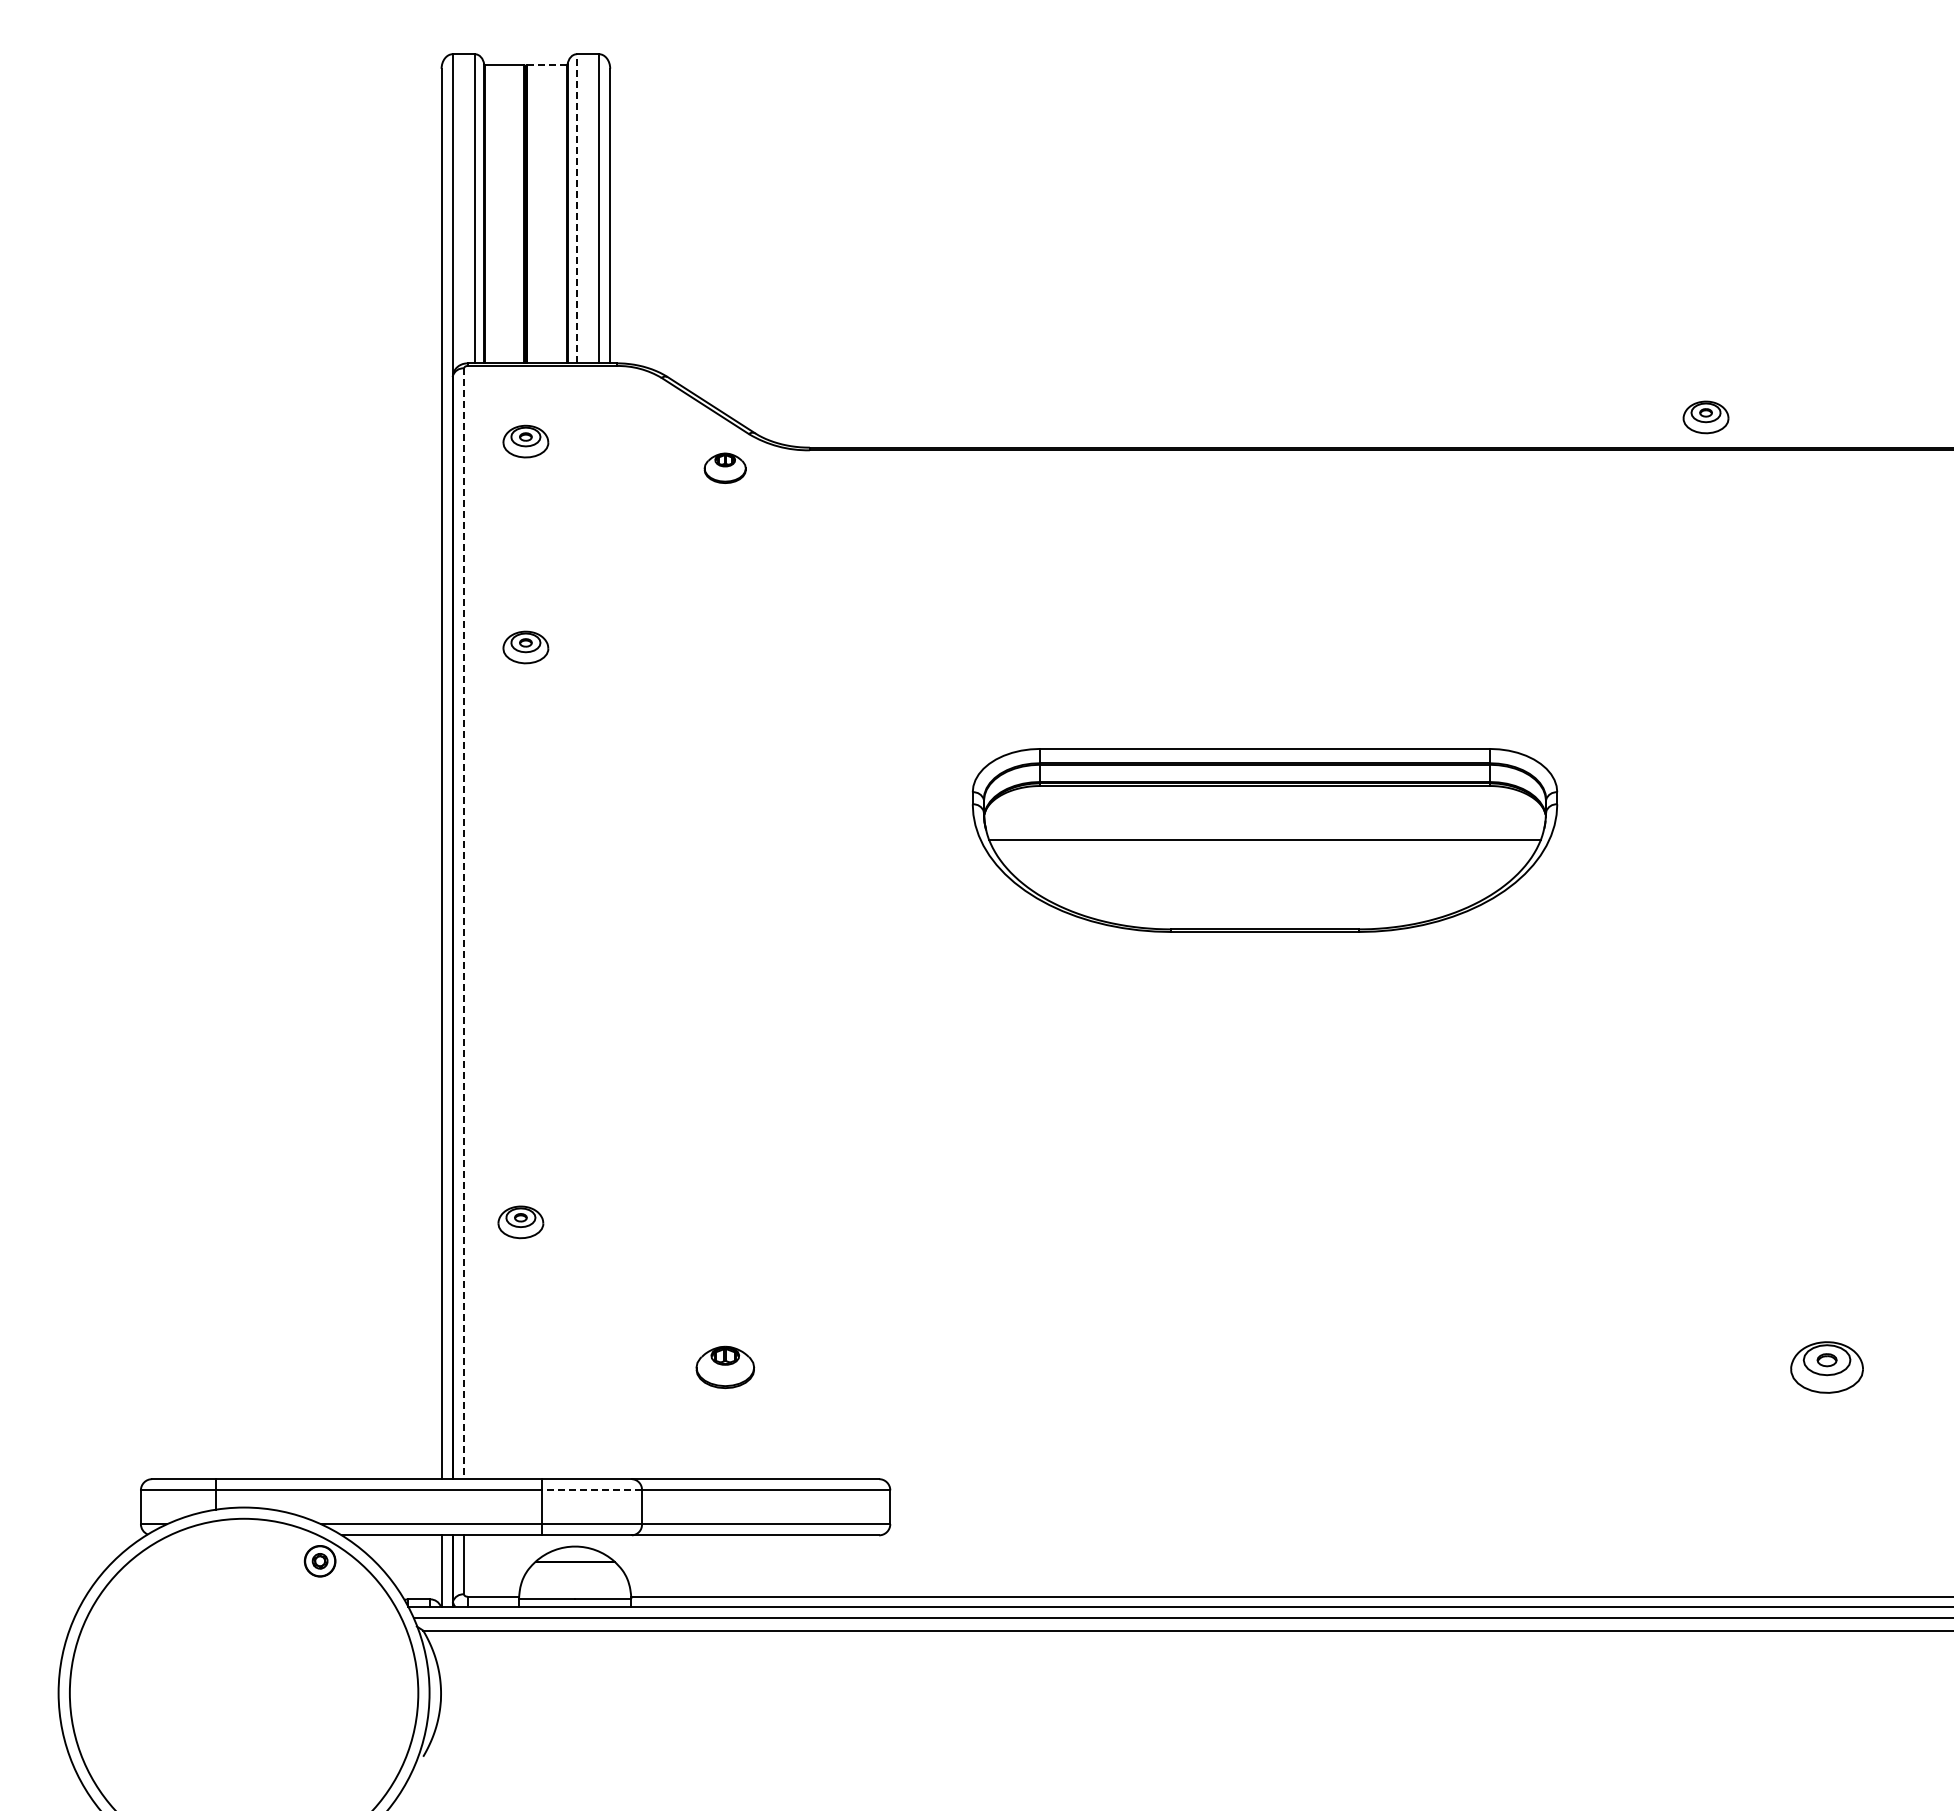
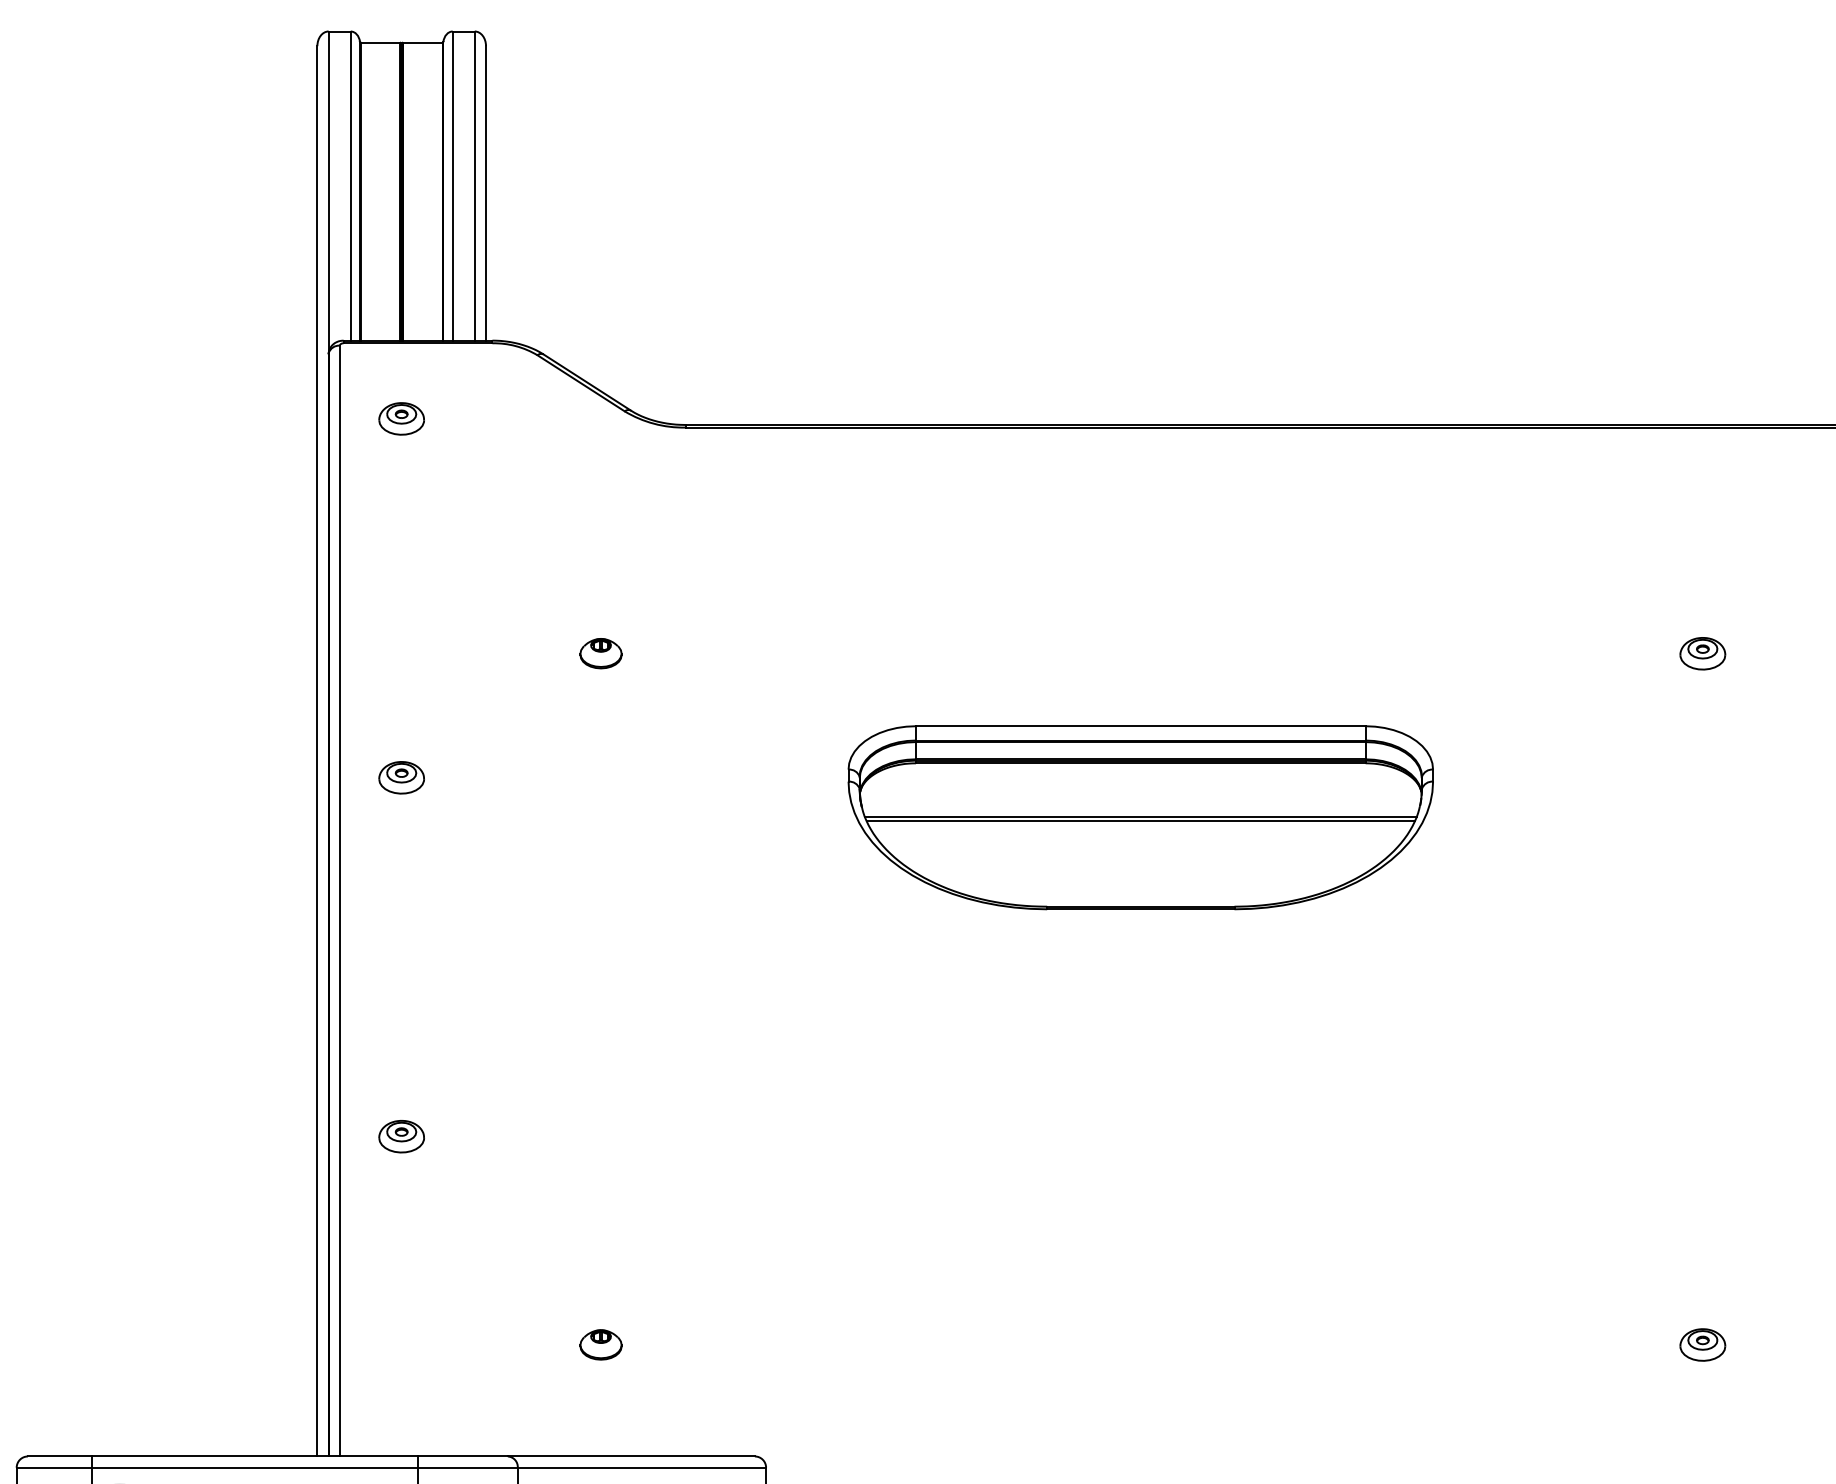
line: (547, 65) -> (423, 42), dashed -> solid
line: (576, 208) -> (452, 185), dashed -> solid
part: (1705, 417) -> (1702, 653), moved
part: (724, 467) -> (600, 652), moved
part: (525, 647) -> (401, 777), moved
line: (1264, 843) -> (1140, 820), added
line: (464, 924) -> (340, 901), dashed -> solid
part: (520, 1222) -> (401, 1136), moved
part: (724, 1367) -> (600, 1344), size x0.71
part: (1826, 1367) -> (1702, 1344), size x0.62
line: (592, 1490) -> (468, 1467), dashed -> solid

